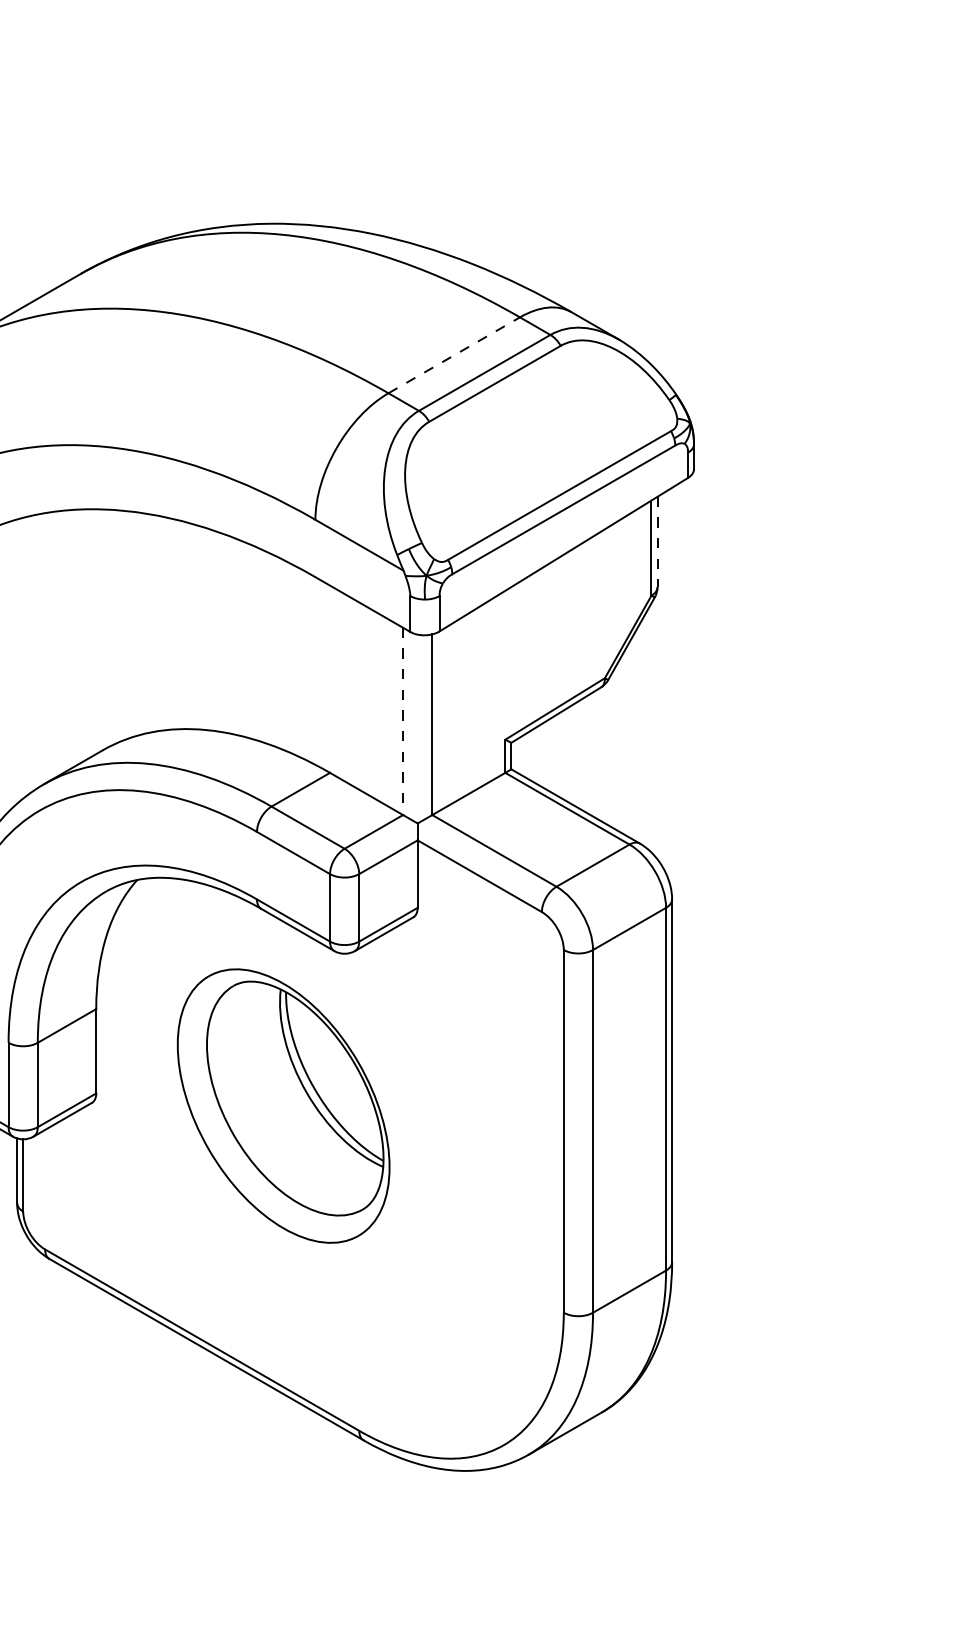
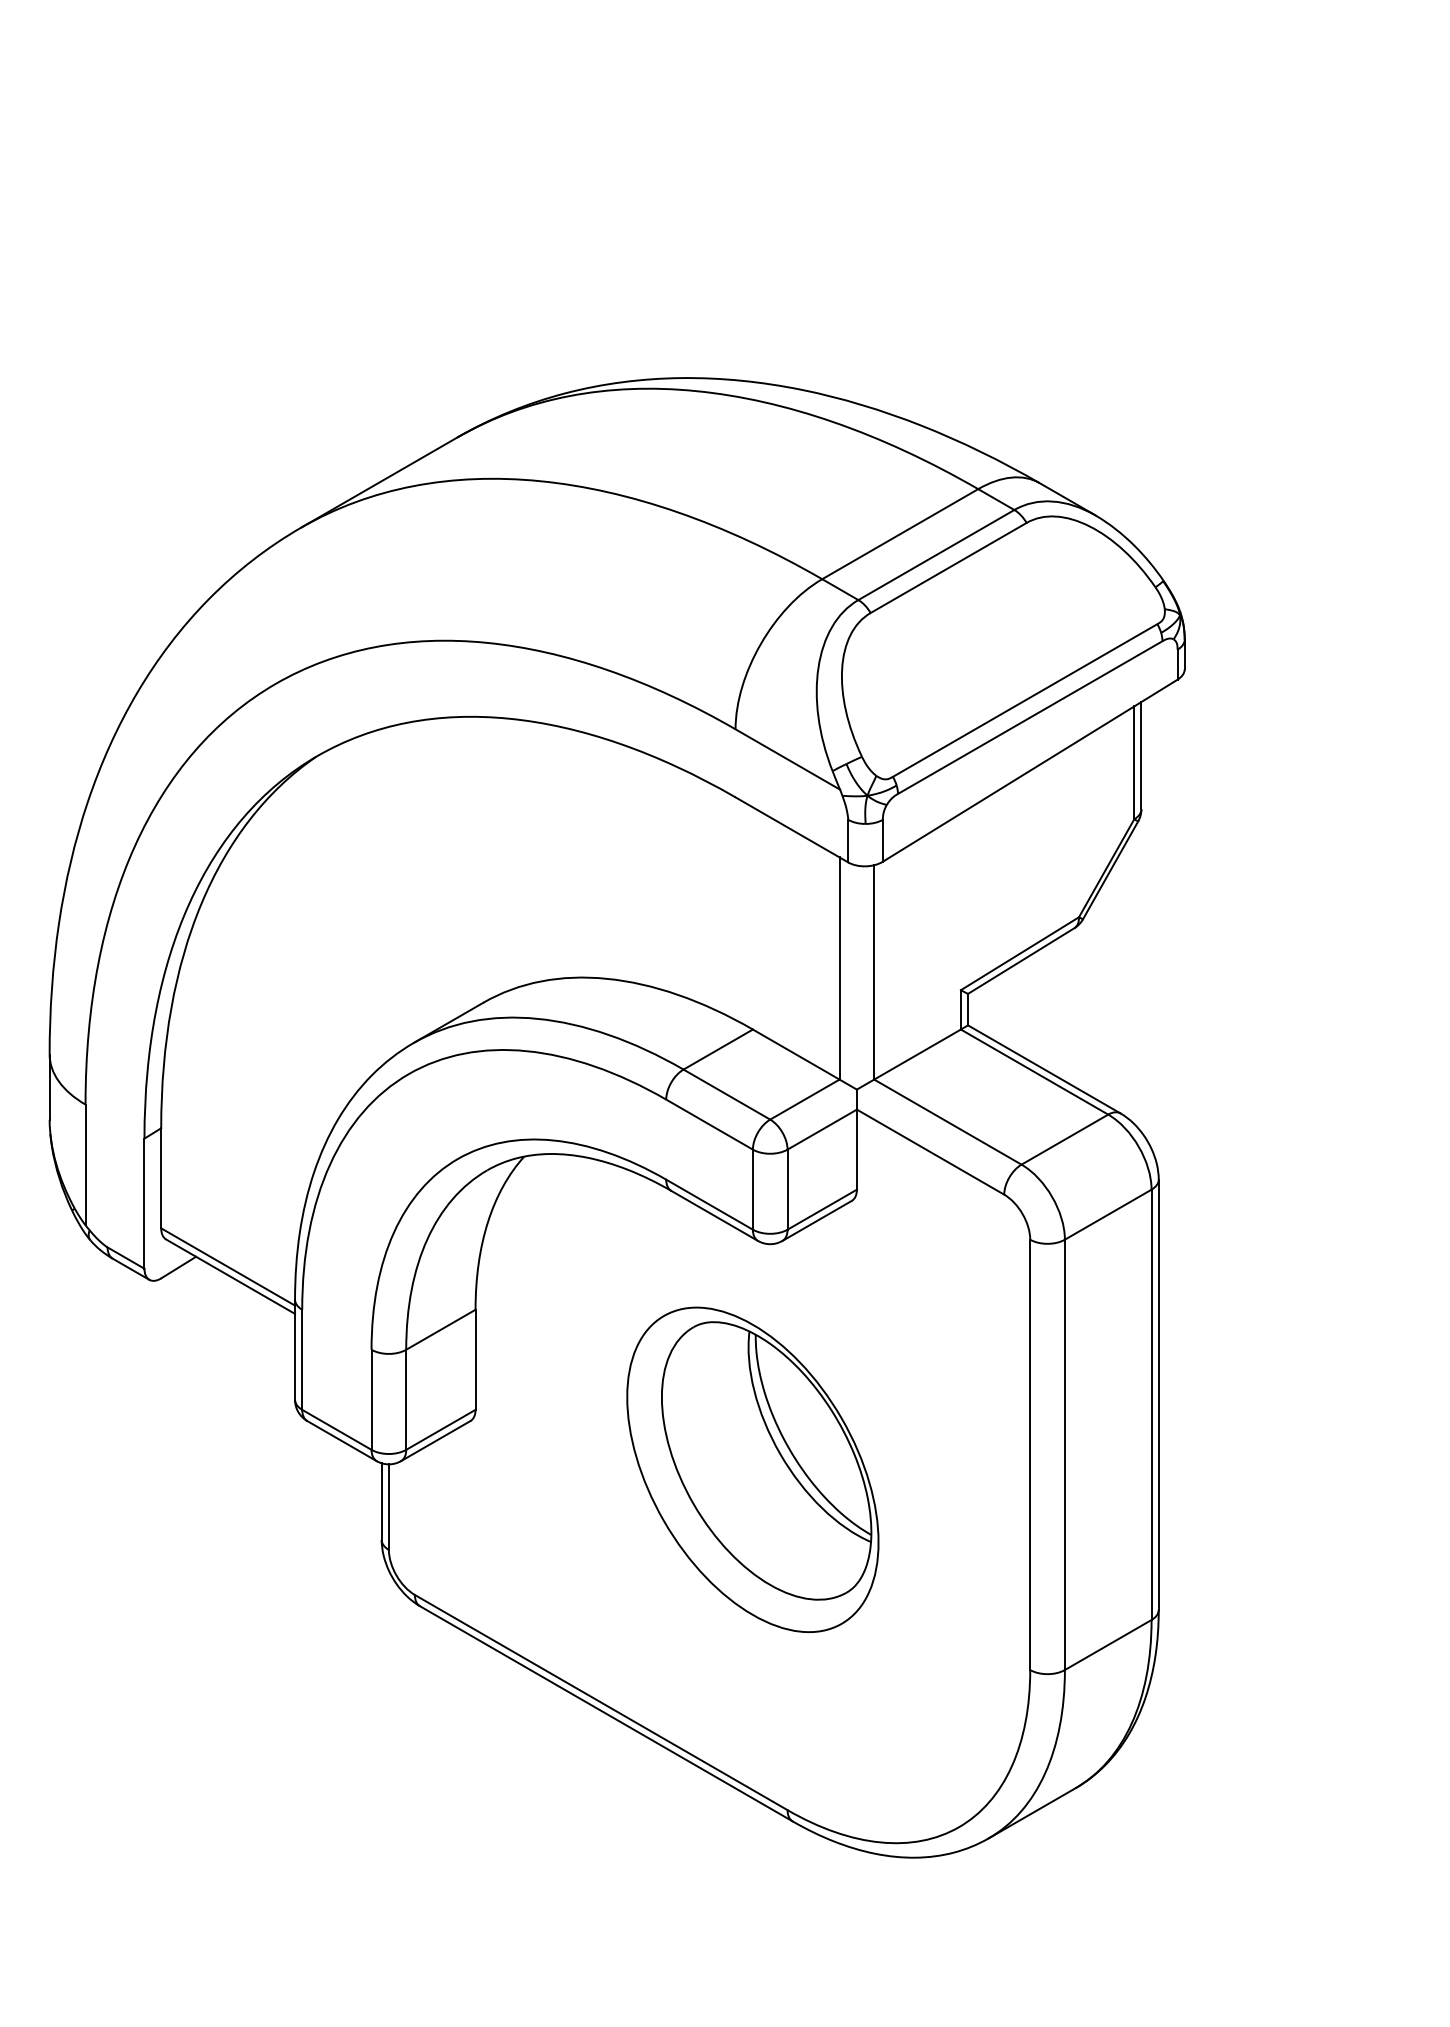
line: (454, 354) -> (900, 533), dashed -> solid
line: (657, 541) -> (1141, 755), dashed -> solid
line: (403, 722) -> (839, 969), dashed -> solid
part: (283, 1105) -> (752, 1469), moved

